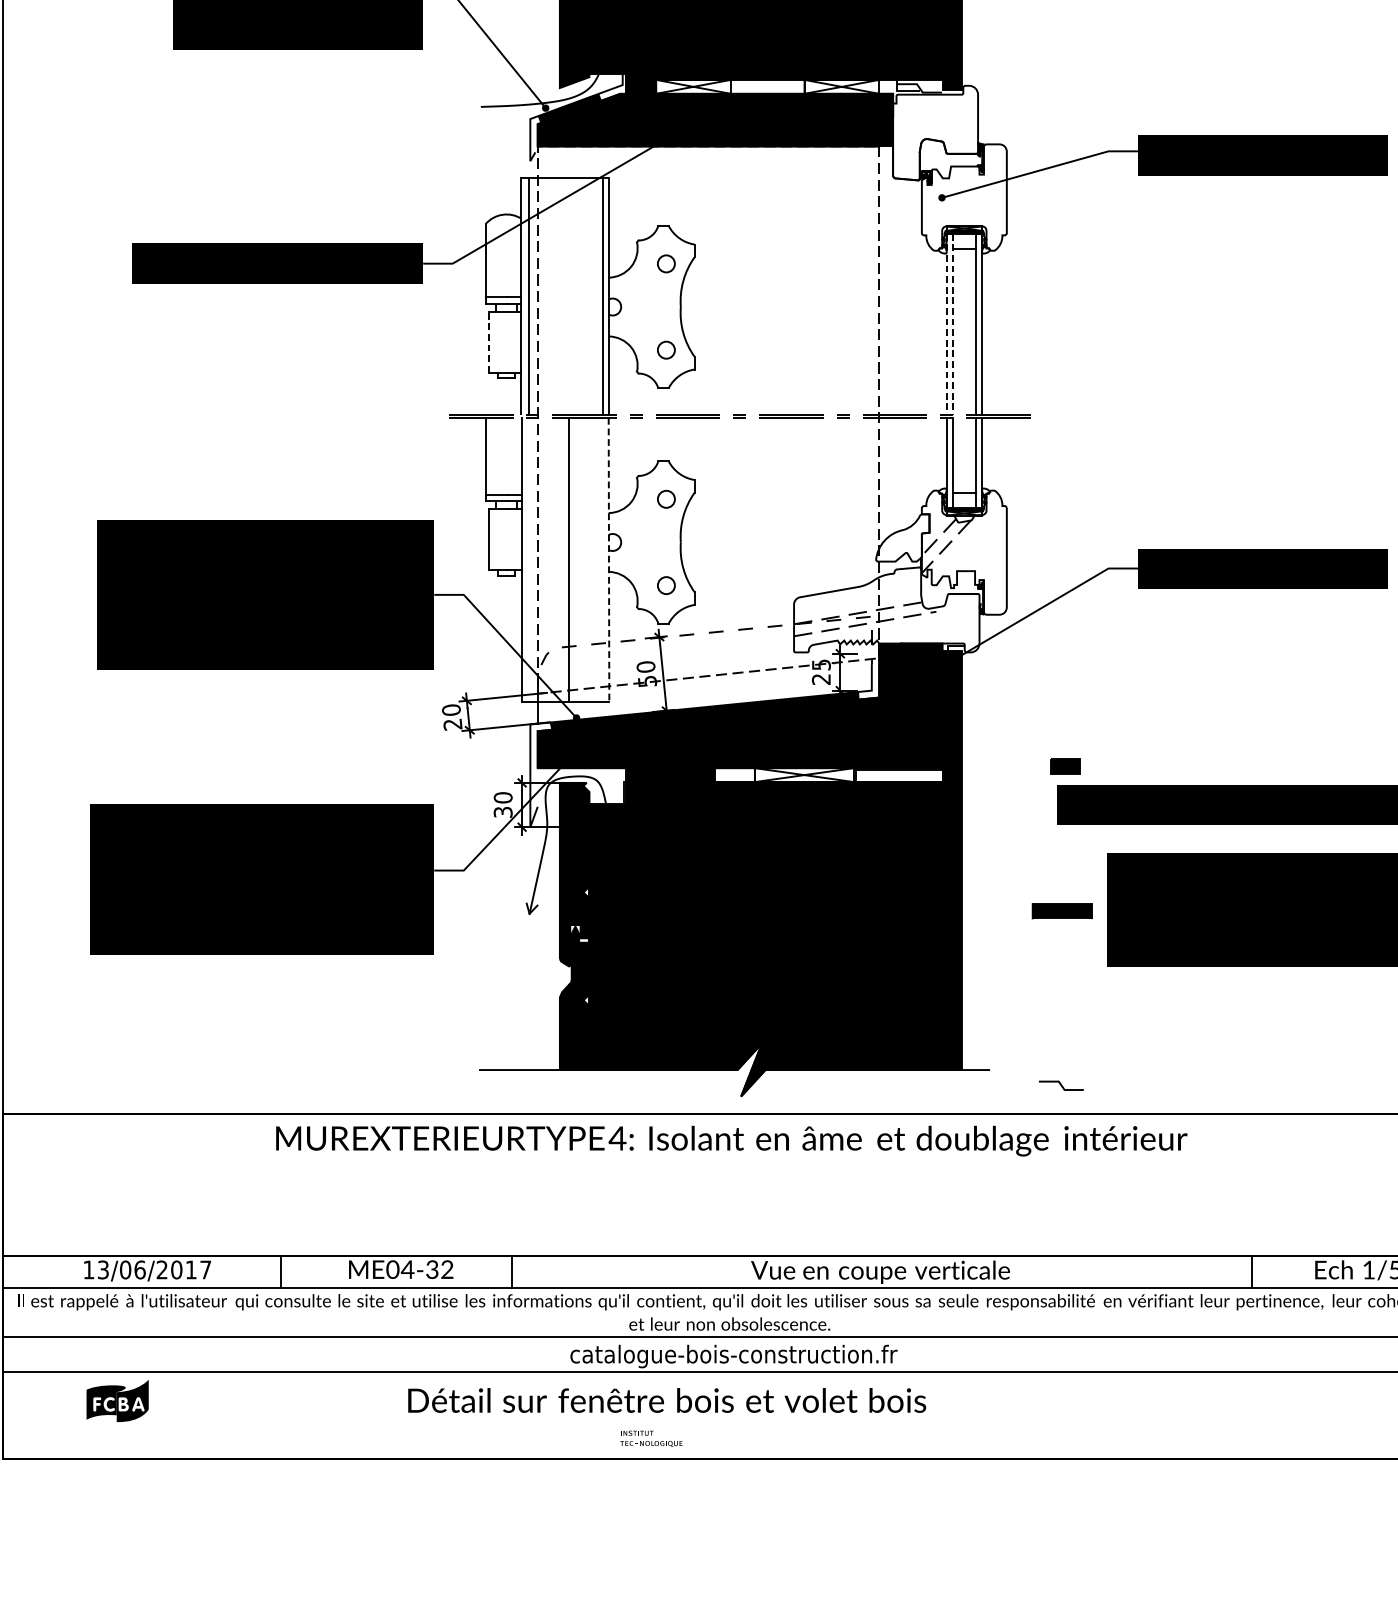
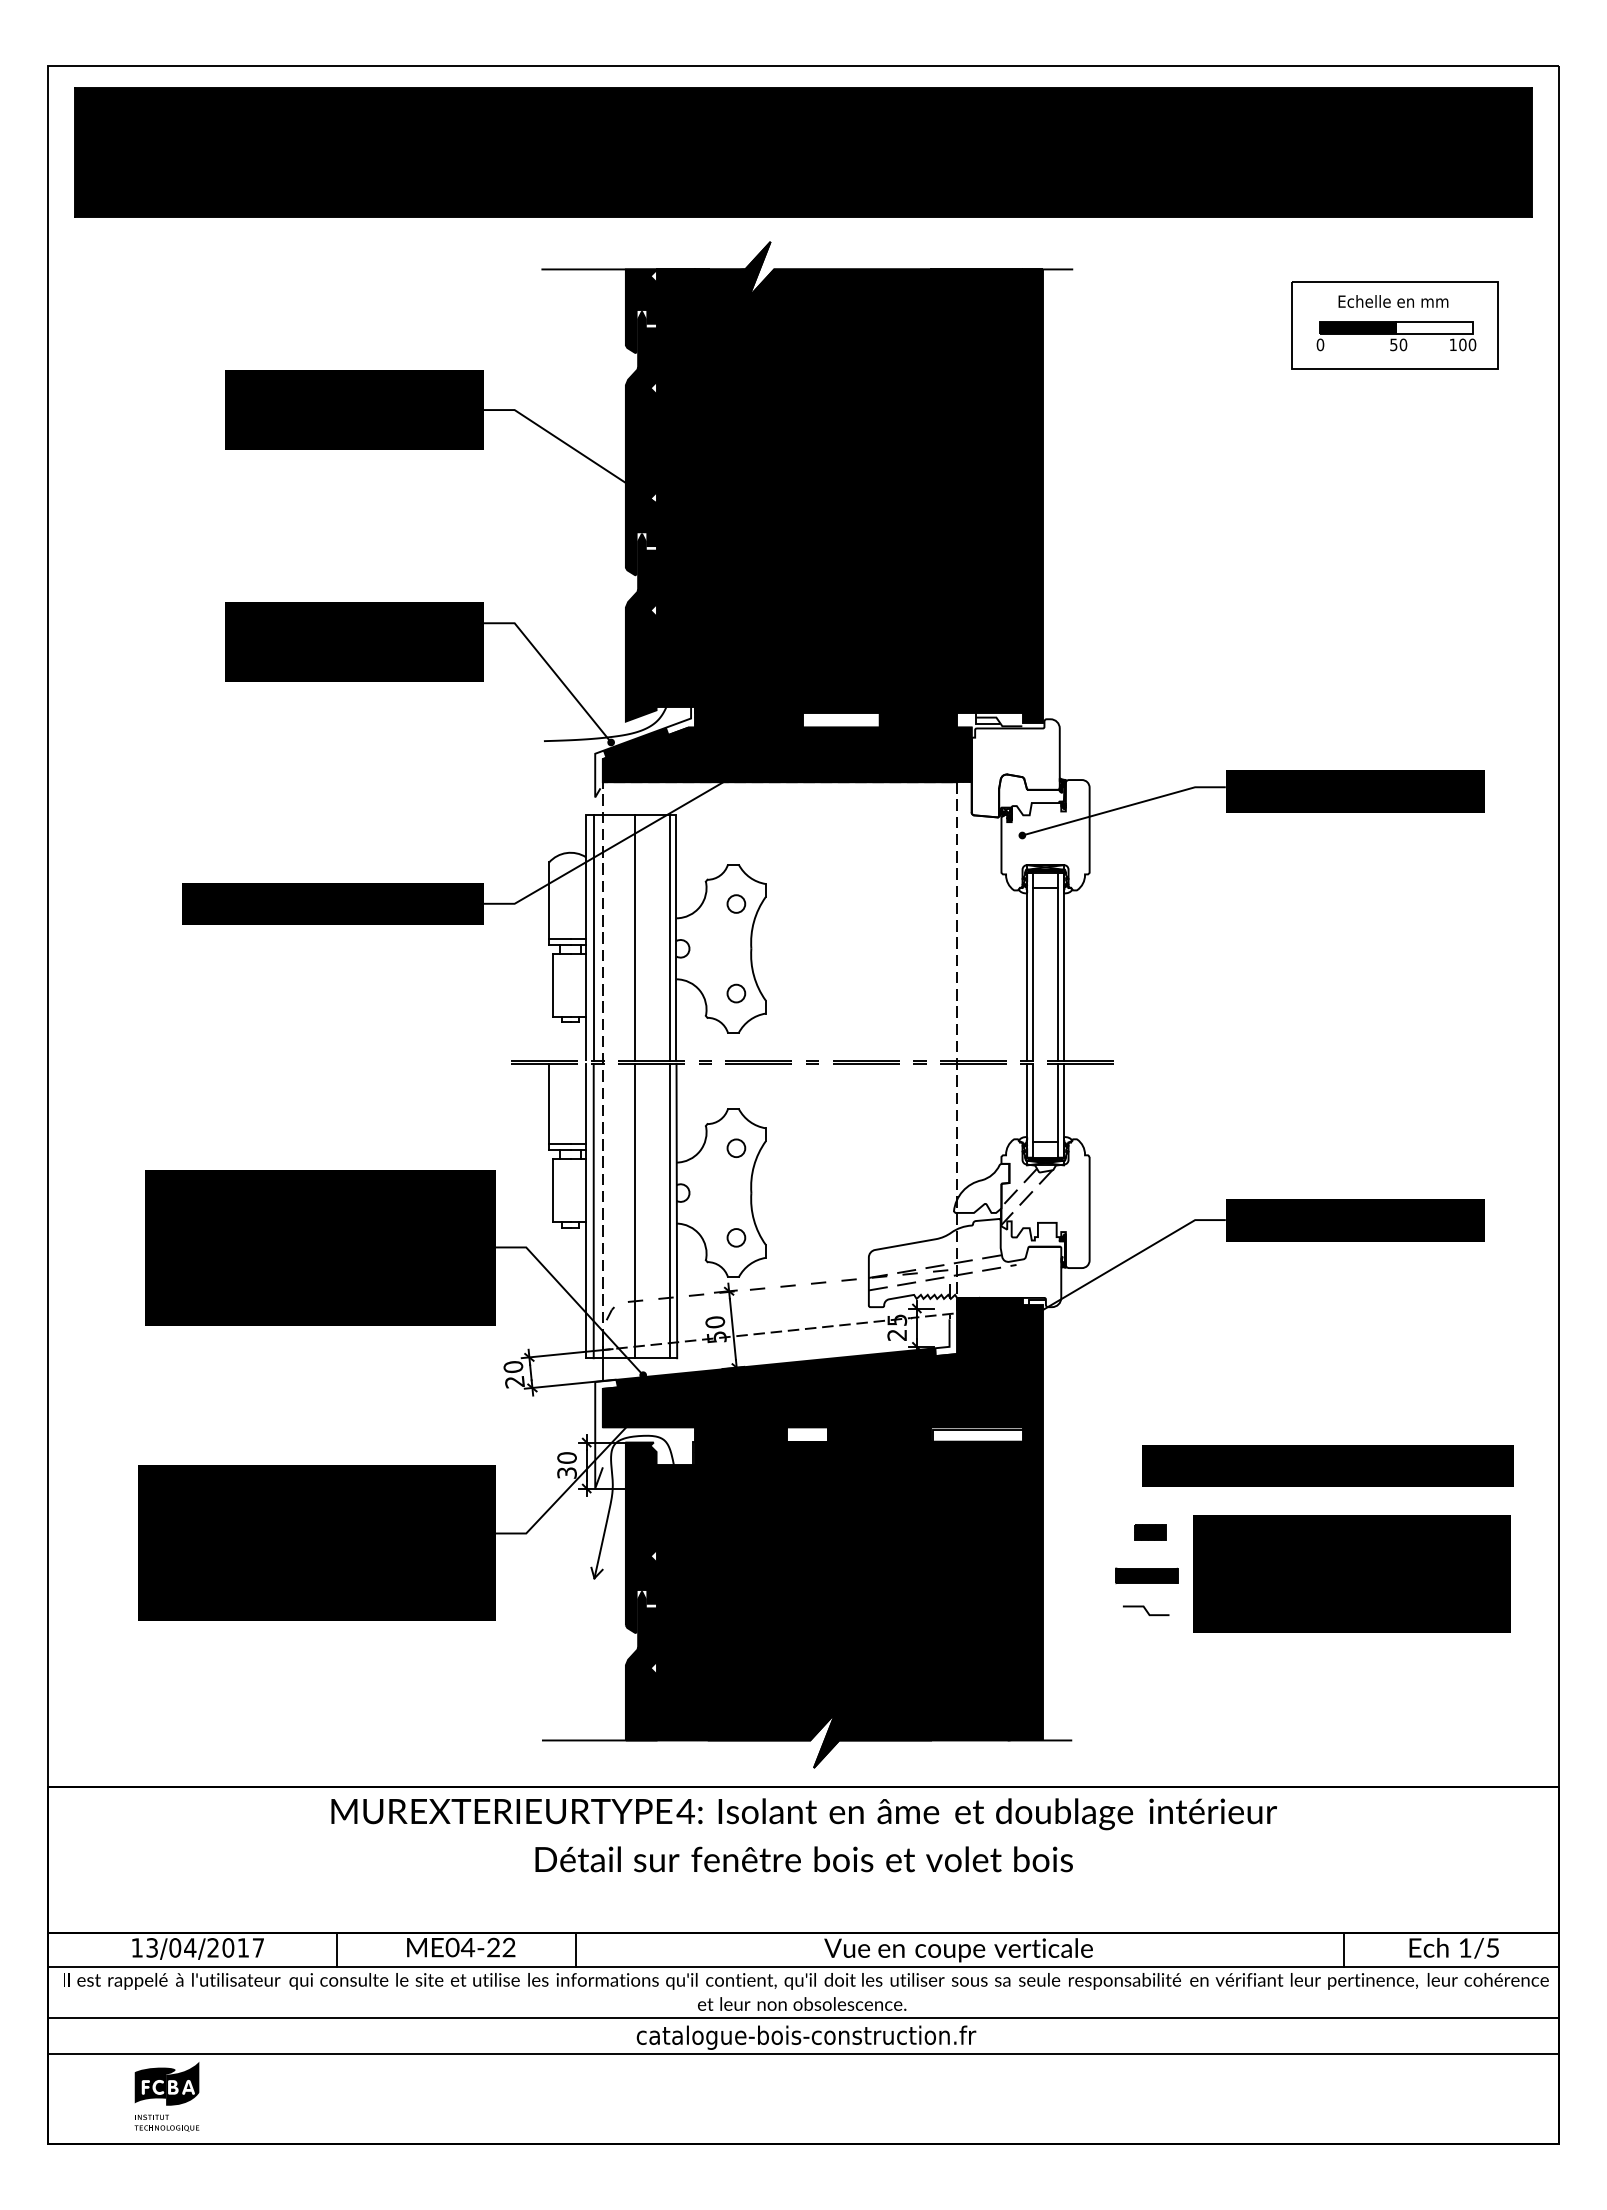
fill: (693, 86) -> (764, 720), added
fill: (841, 86) -> (918, 720), added
line: (569, 296) -> (635, 937), added
line: (952, 324) -> (1033, 966), dashed -> solid
line: (946, 325) -> (1027, 967), dashed -> solid
line: (489, 342) -> (552, 985), dashed -> solid
line: (528, 559) -> (593, 1210), added
line: (602, 559) -> (670, 1210), added
line: (608, 560) -> (676, 1211), dashed -> solid
part: (1065, 766) -> (1150, 1532), moved
fill: (804, 775) -> (879, 1434), added
line: (1061, 1085) -> (1146, 1610), moved
text: (140, 1269) -> (190, 1947), 13/06/2017 -> 13/04/2017
text: (432, 1272) -> (493, 1950), \c16711848;ME04-32 -> \c16711848;ME04-22
text: (666, 1400) -> (803, 1859), moved
part: (651, 1438) -> (166, 2122), moved

